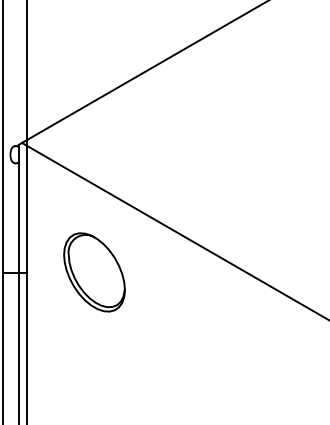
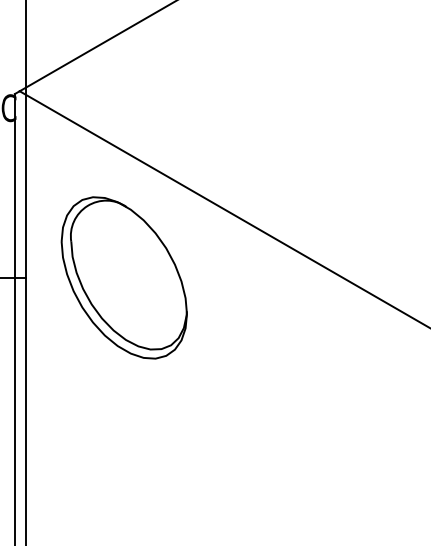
part: (94, 272) -> (124, 278), size x1.43

